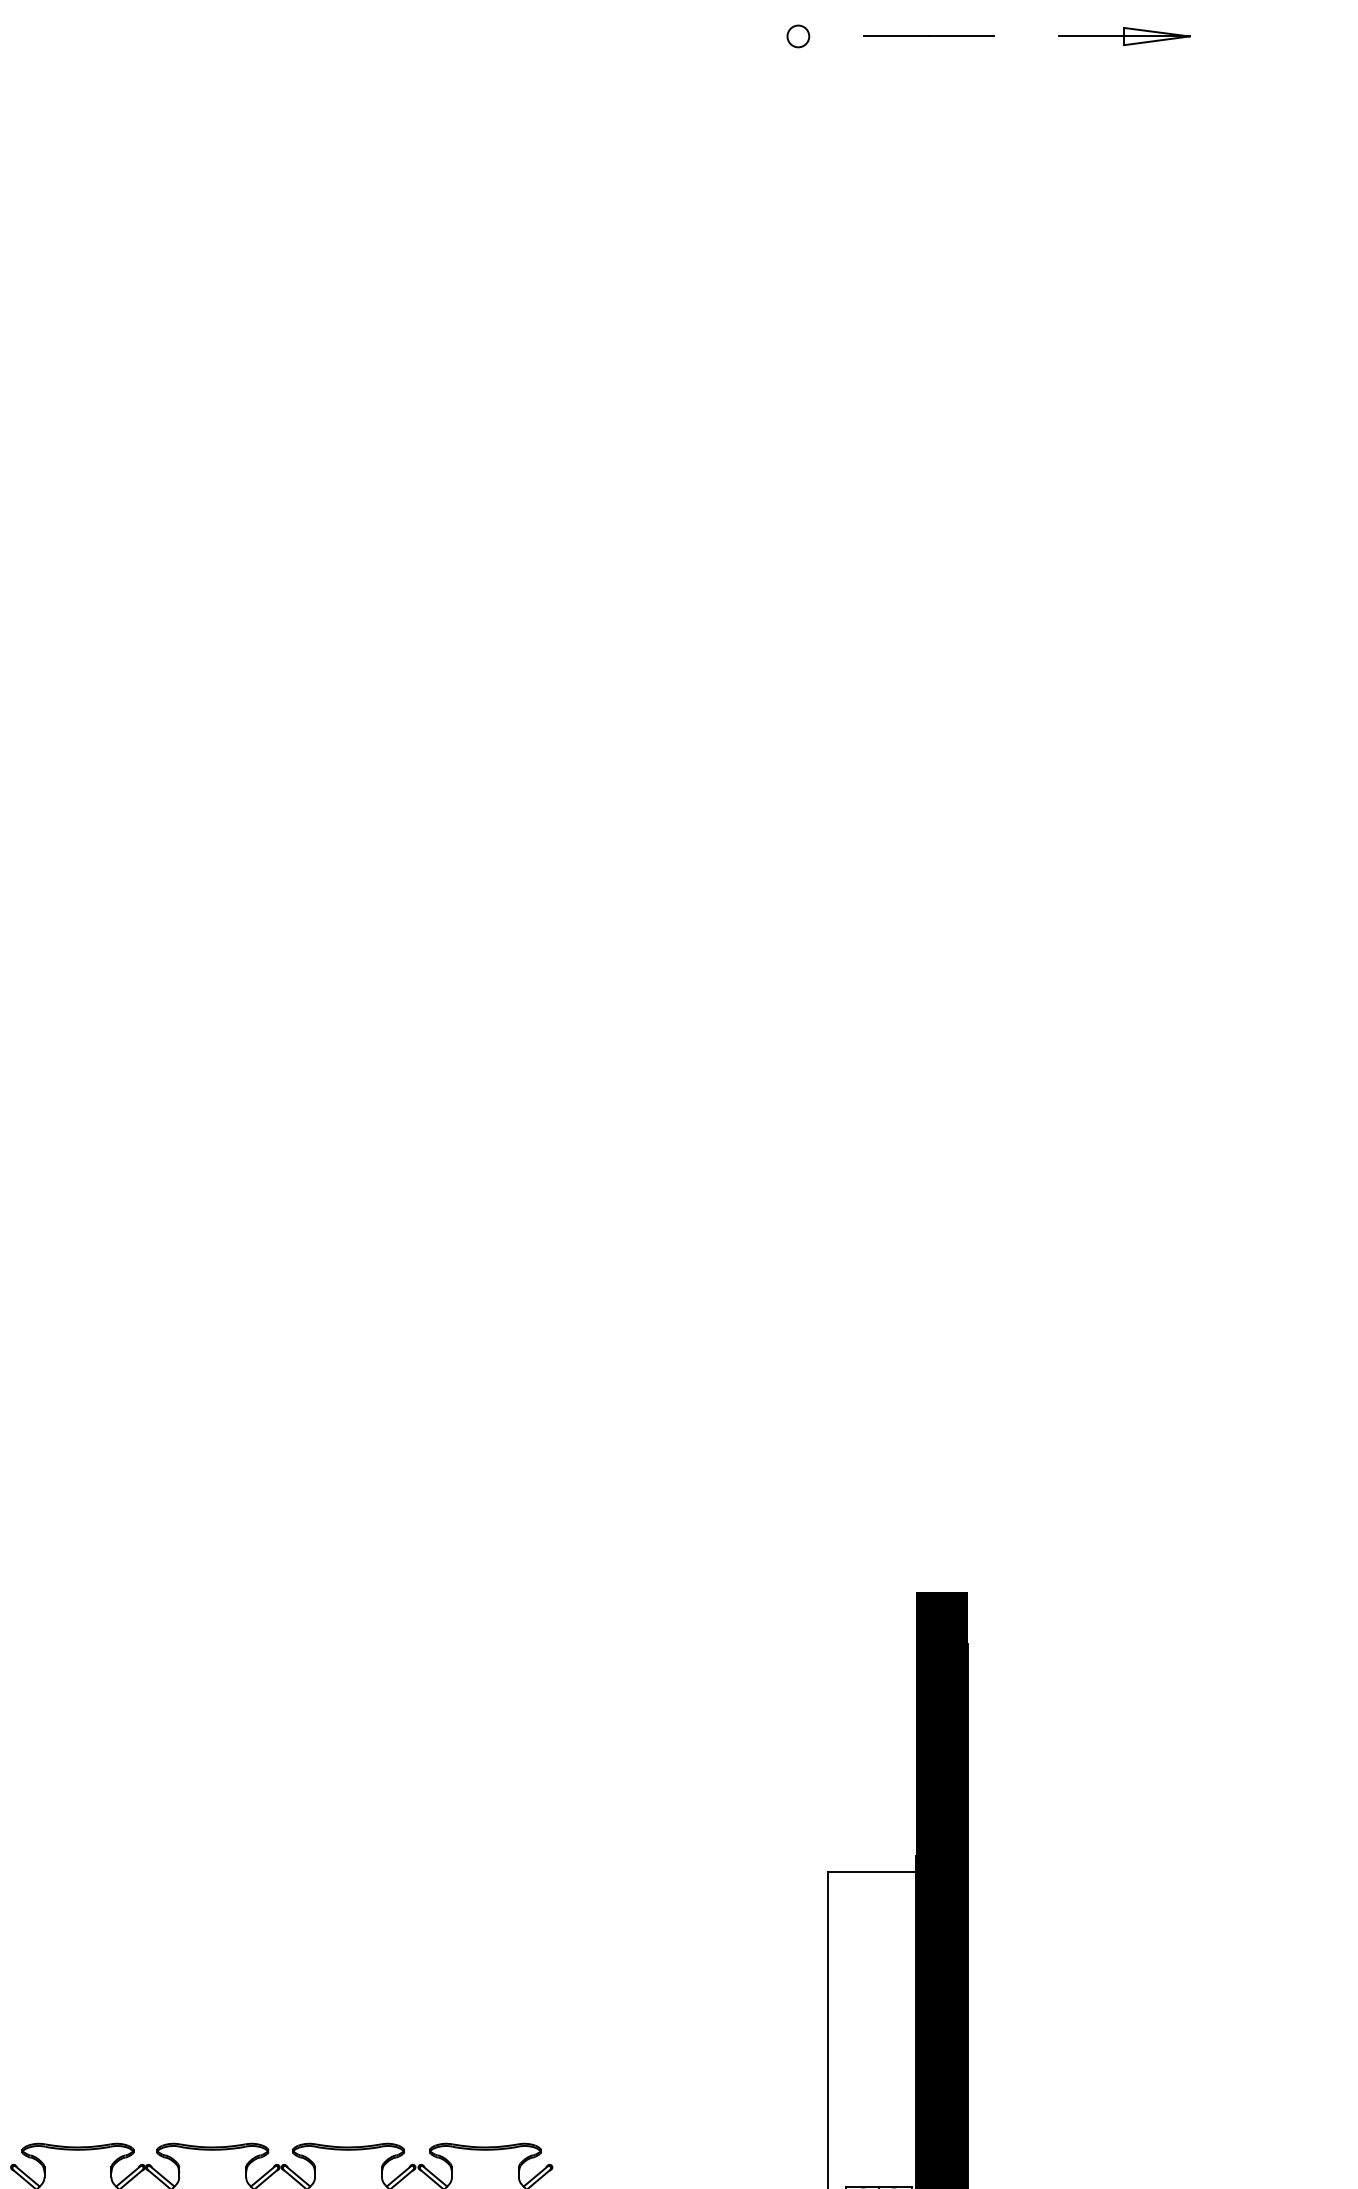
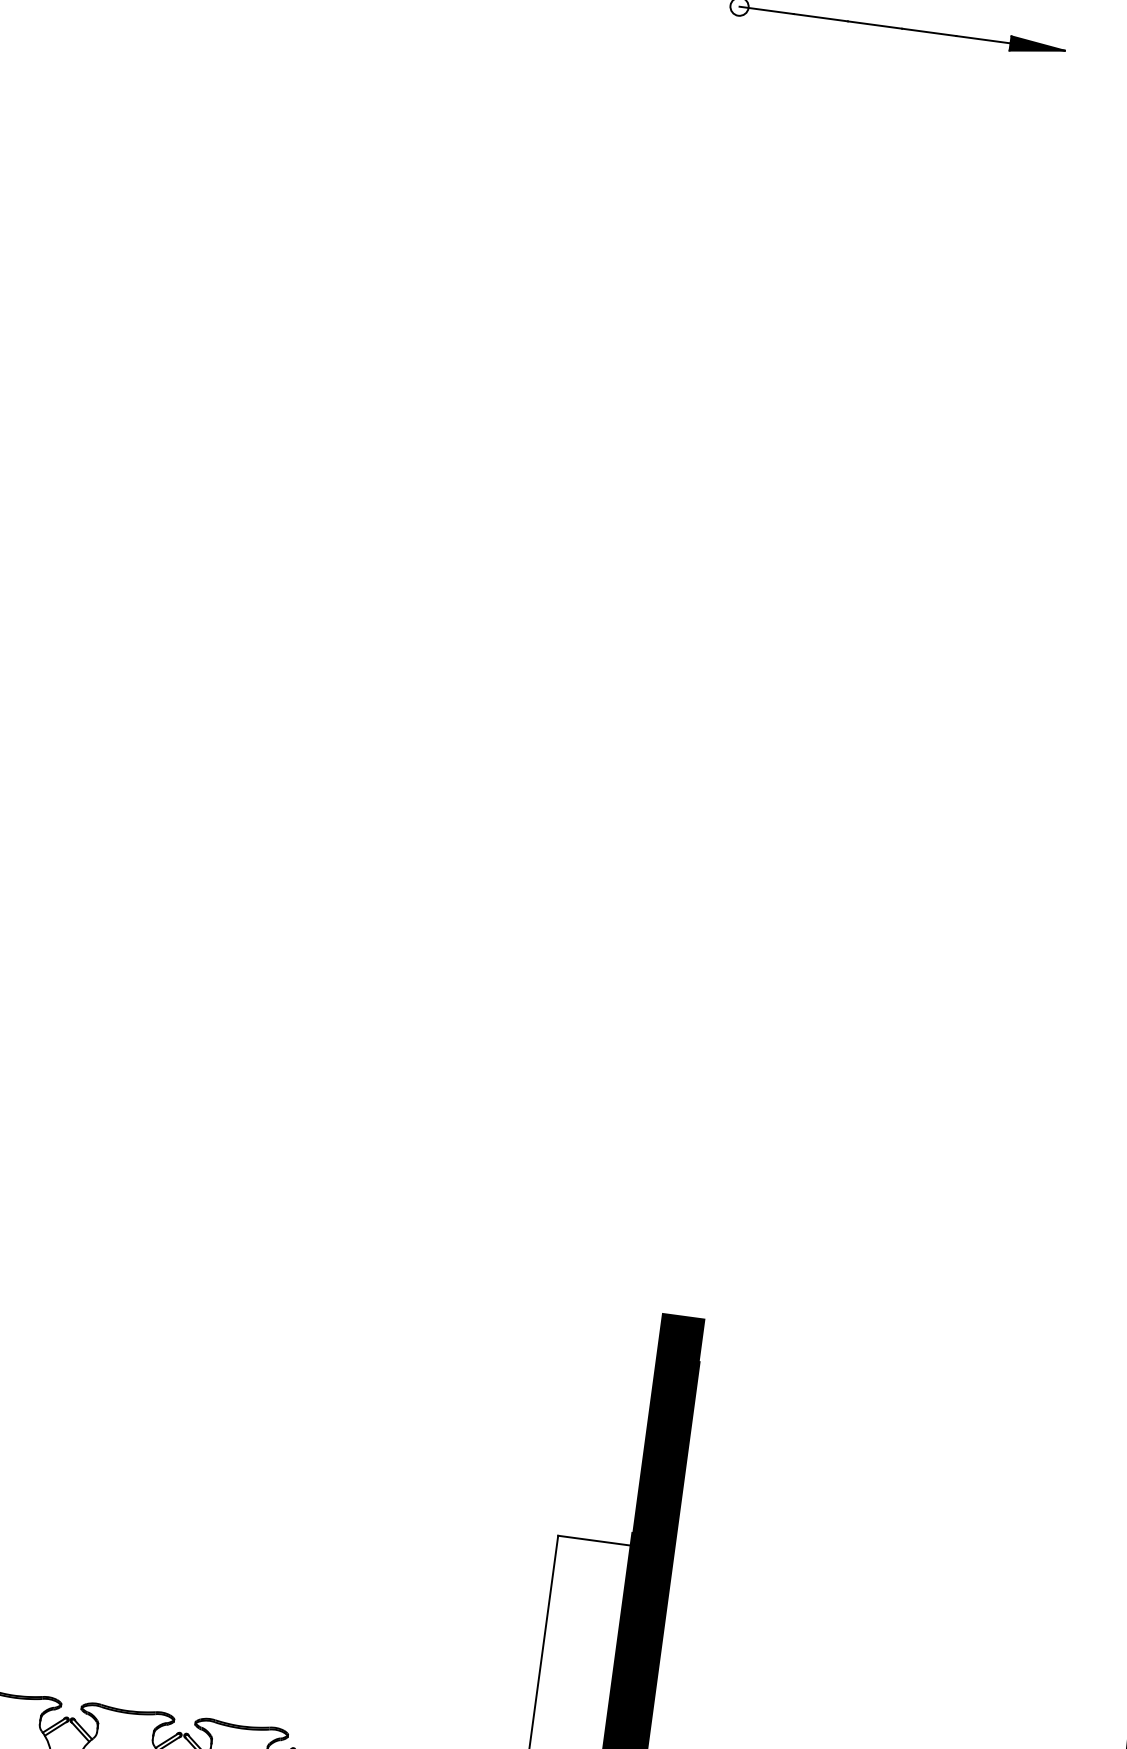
line: (830, 36) -> (766, 10), added
line: (1026, 36) -> (929, 32), added
fill: (1156, 36) -> (1037, 47), added

